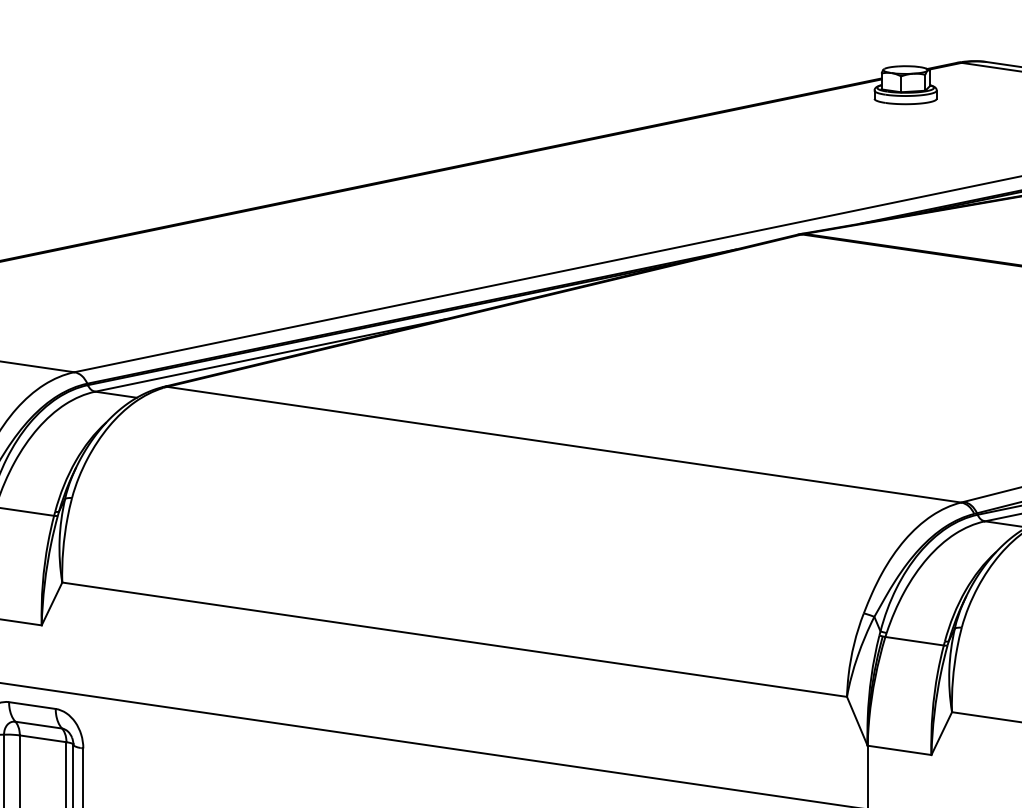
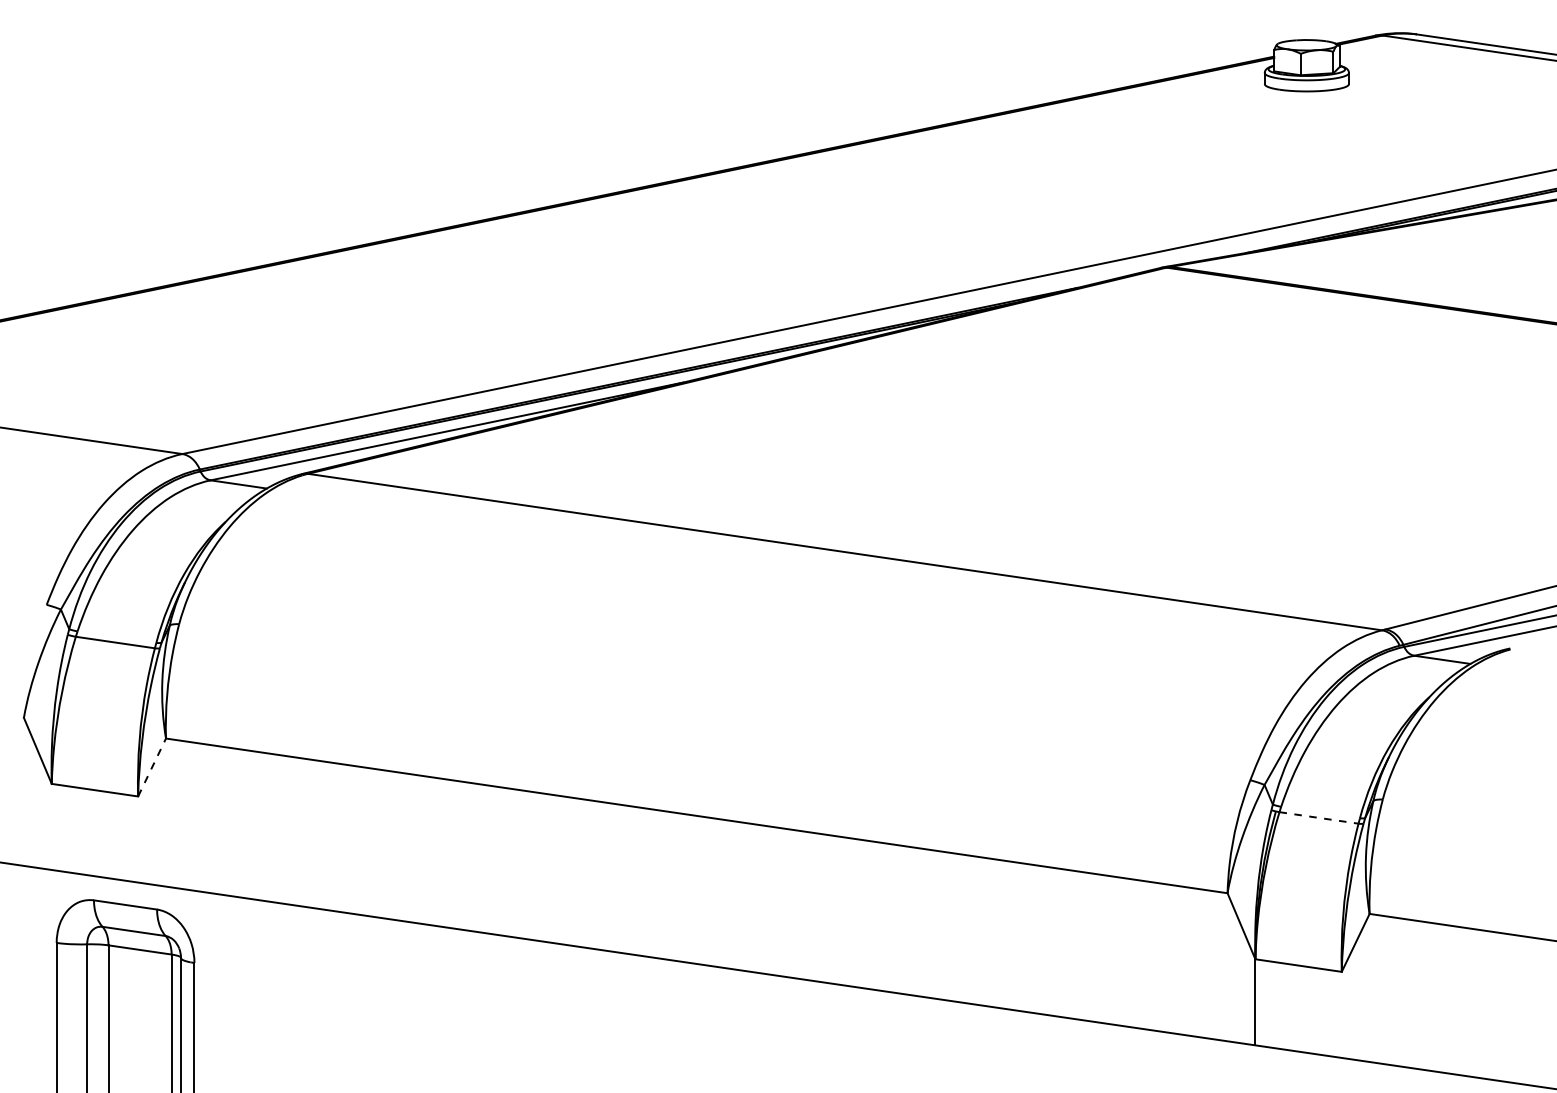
line: (52, 603) -> (152, 767), solid -> dashed
line: (914, 640) -> (1319, 817), solid -> dashed

